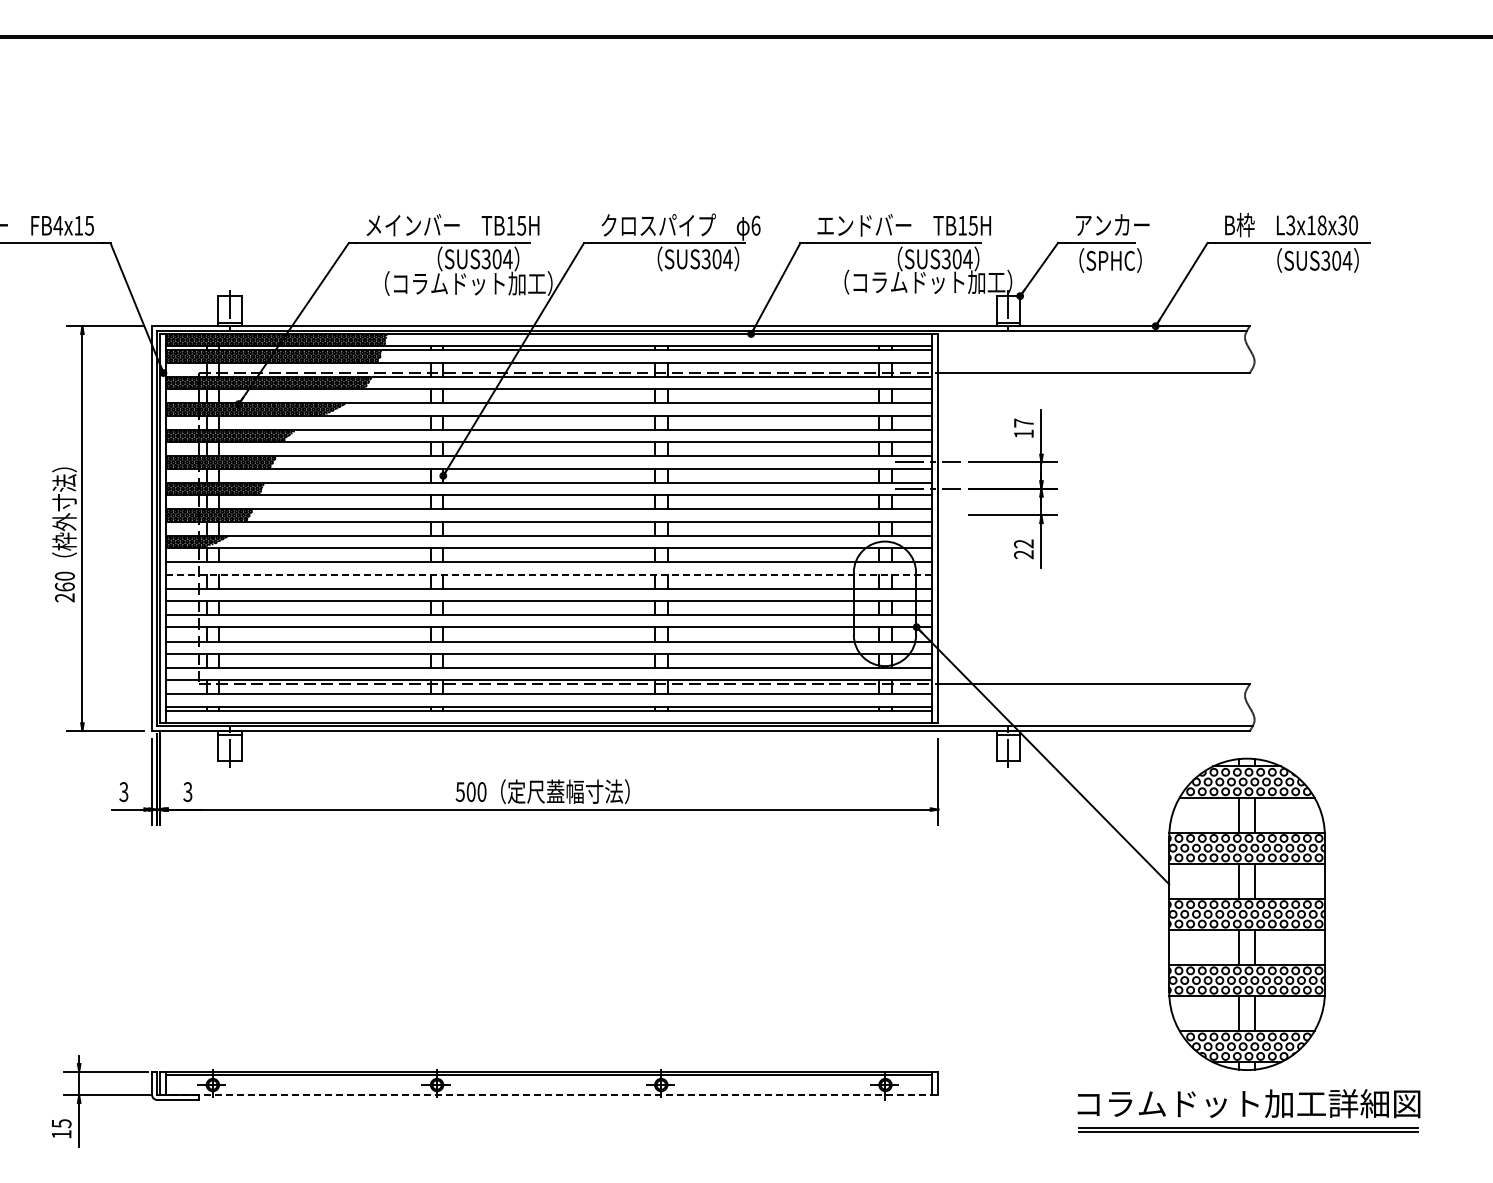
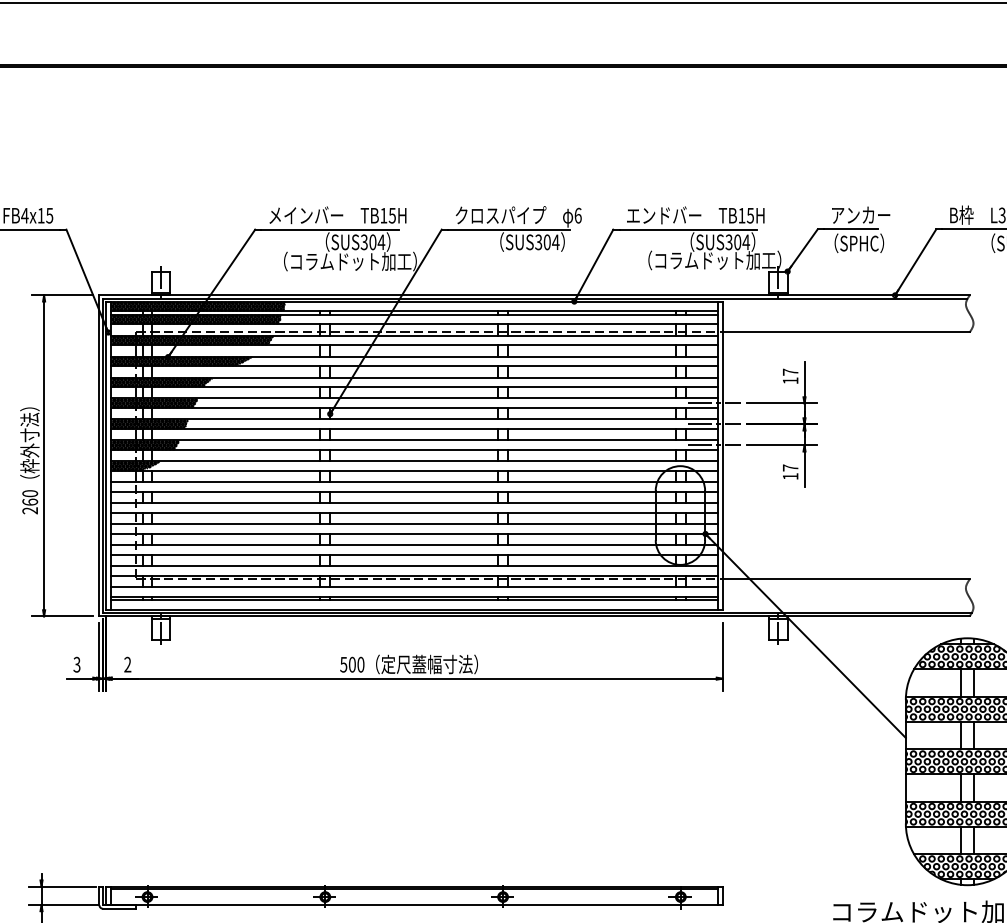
line: (927, 515) -> (714, 445), added
text: (1023, 549) -> (790, 472), 22 -> 17
line: (549, 574) -> (414, 492), dashed -> solid
text: (187, 792) -> (127, 665), 3 -> 2
line: (549, 1095) -> (414, 905), dashed -> solid

